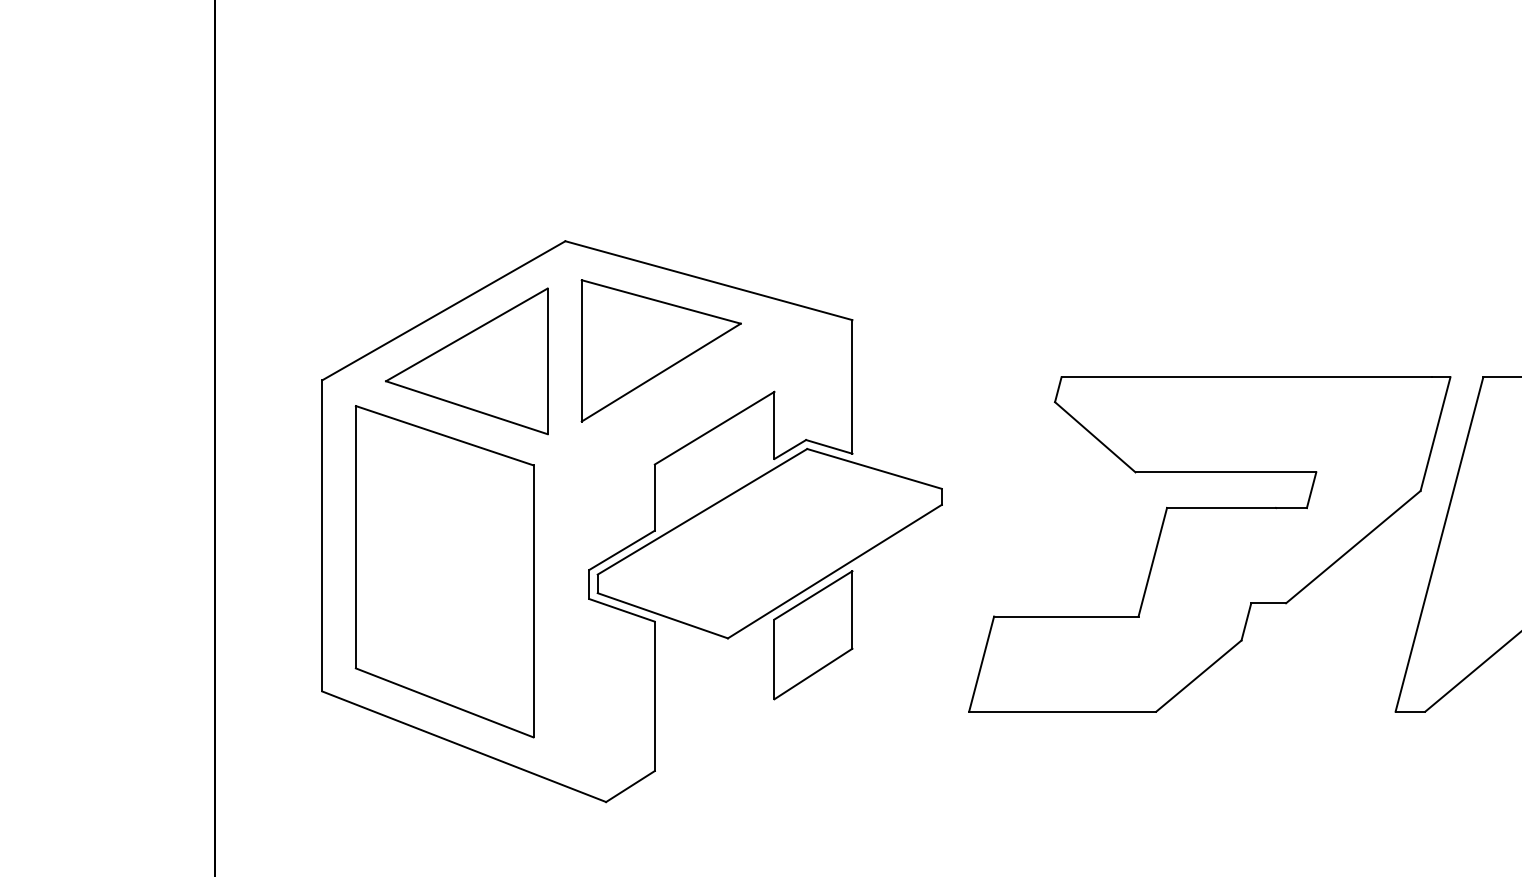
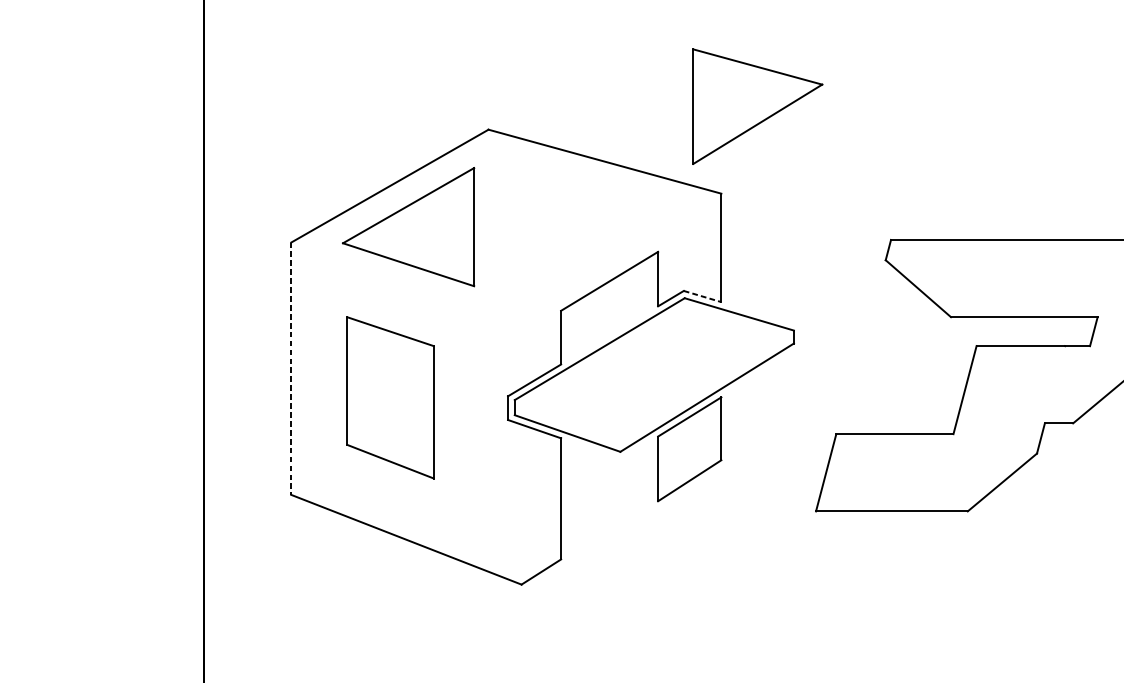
part: (660, 350) -> (757, 106), moved
line: (829, 447) -> (702, 297), solid -> dashed
line: (322, 535) -> (291, 368), solid -> dashed
part: (444, 571) -> (390, 397), size x0.6

